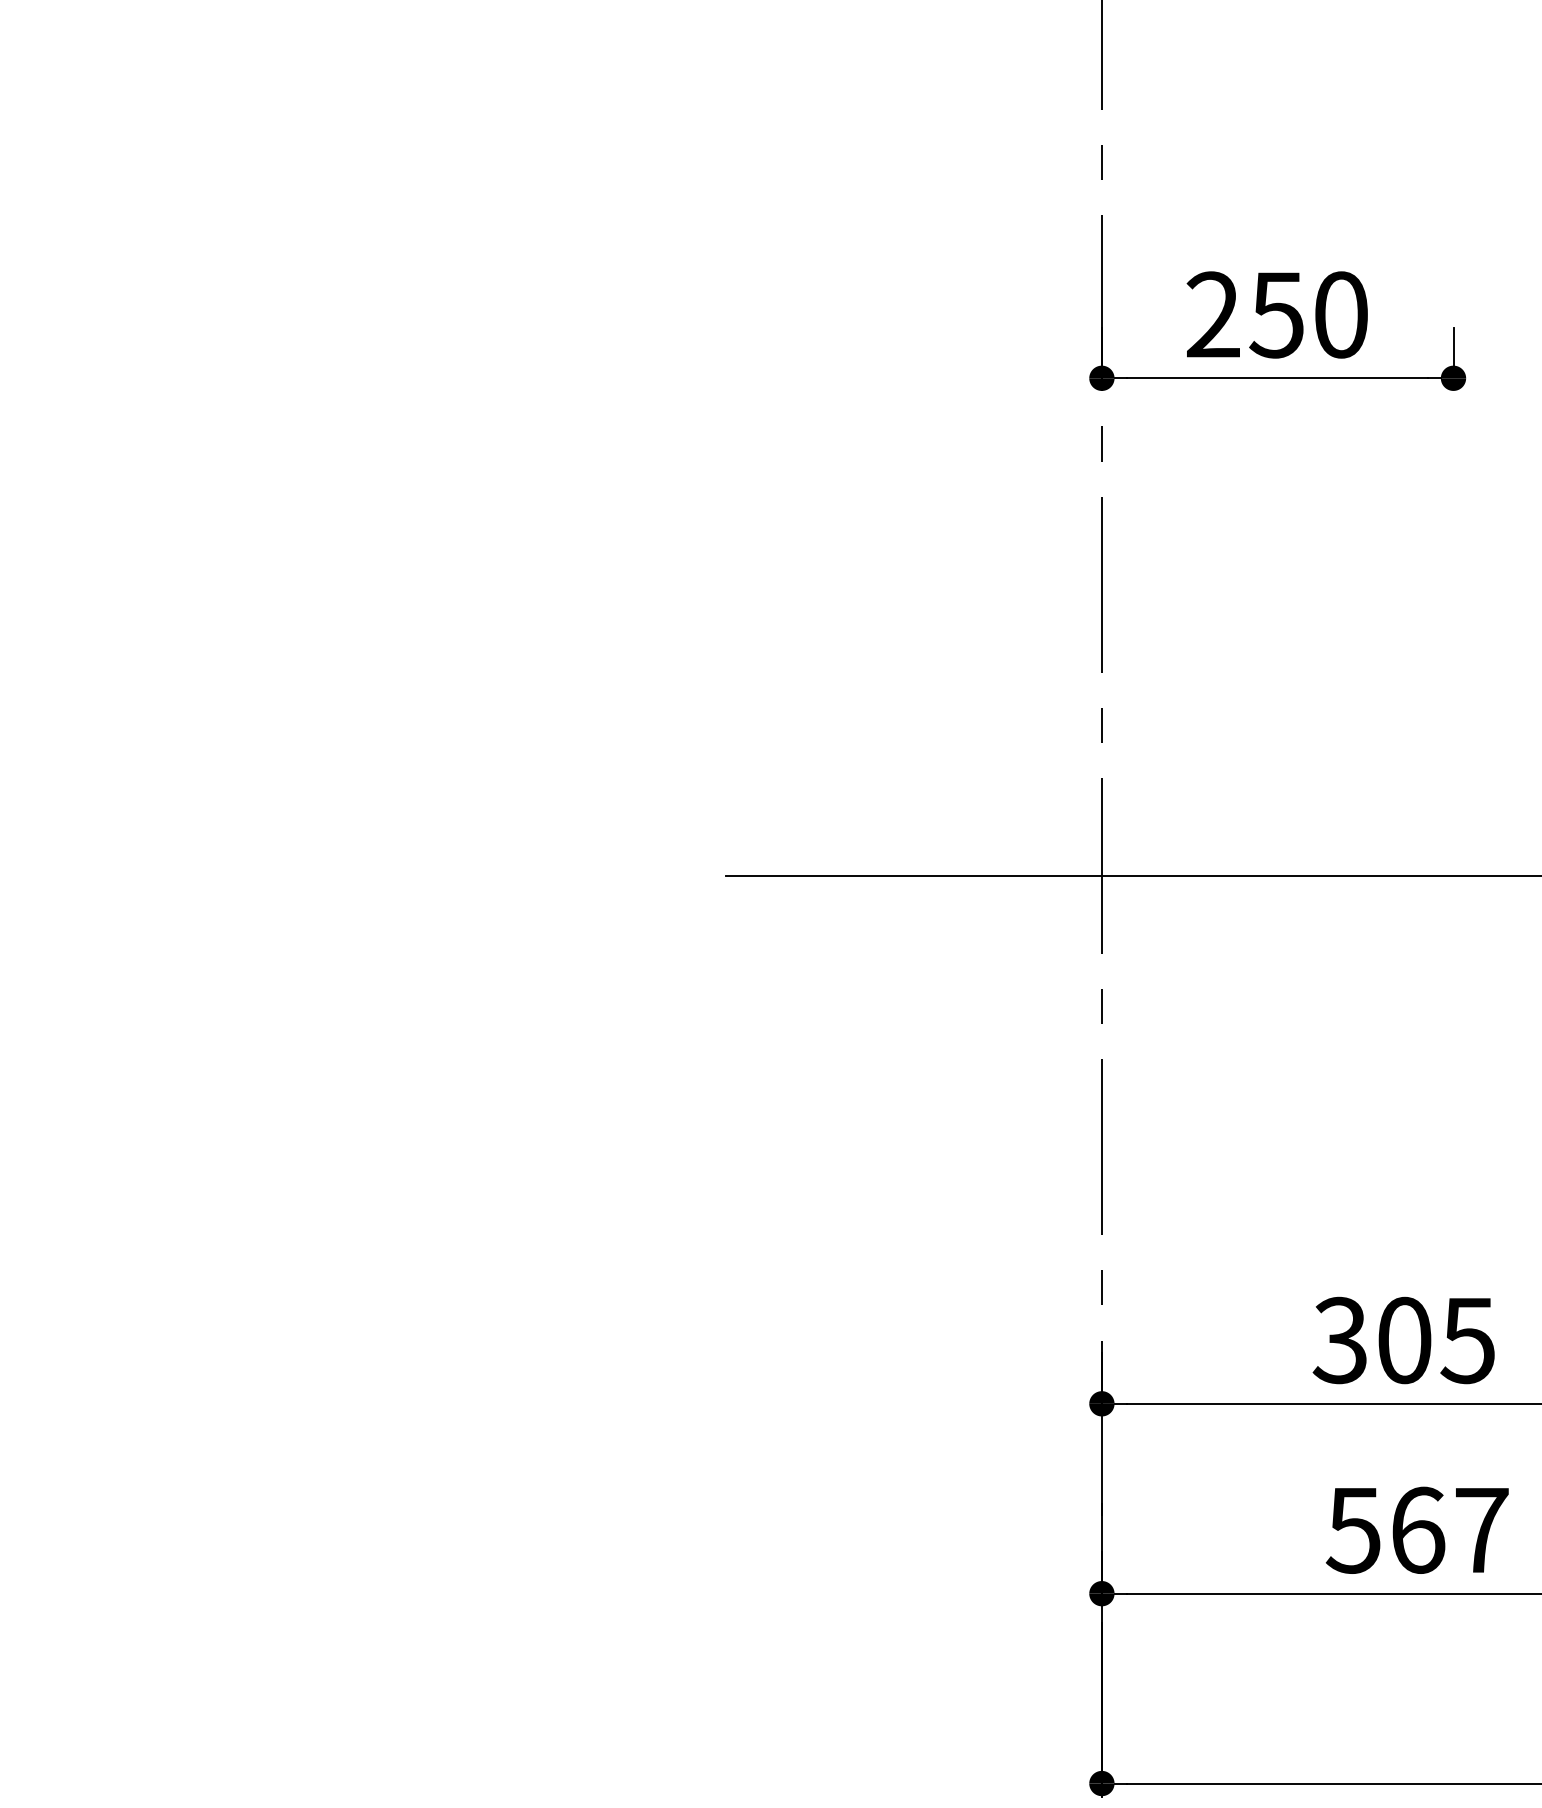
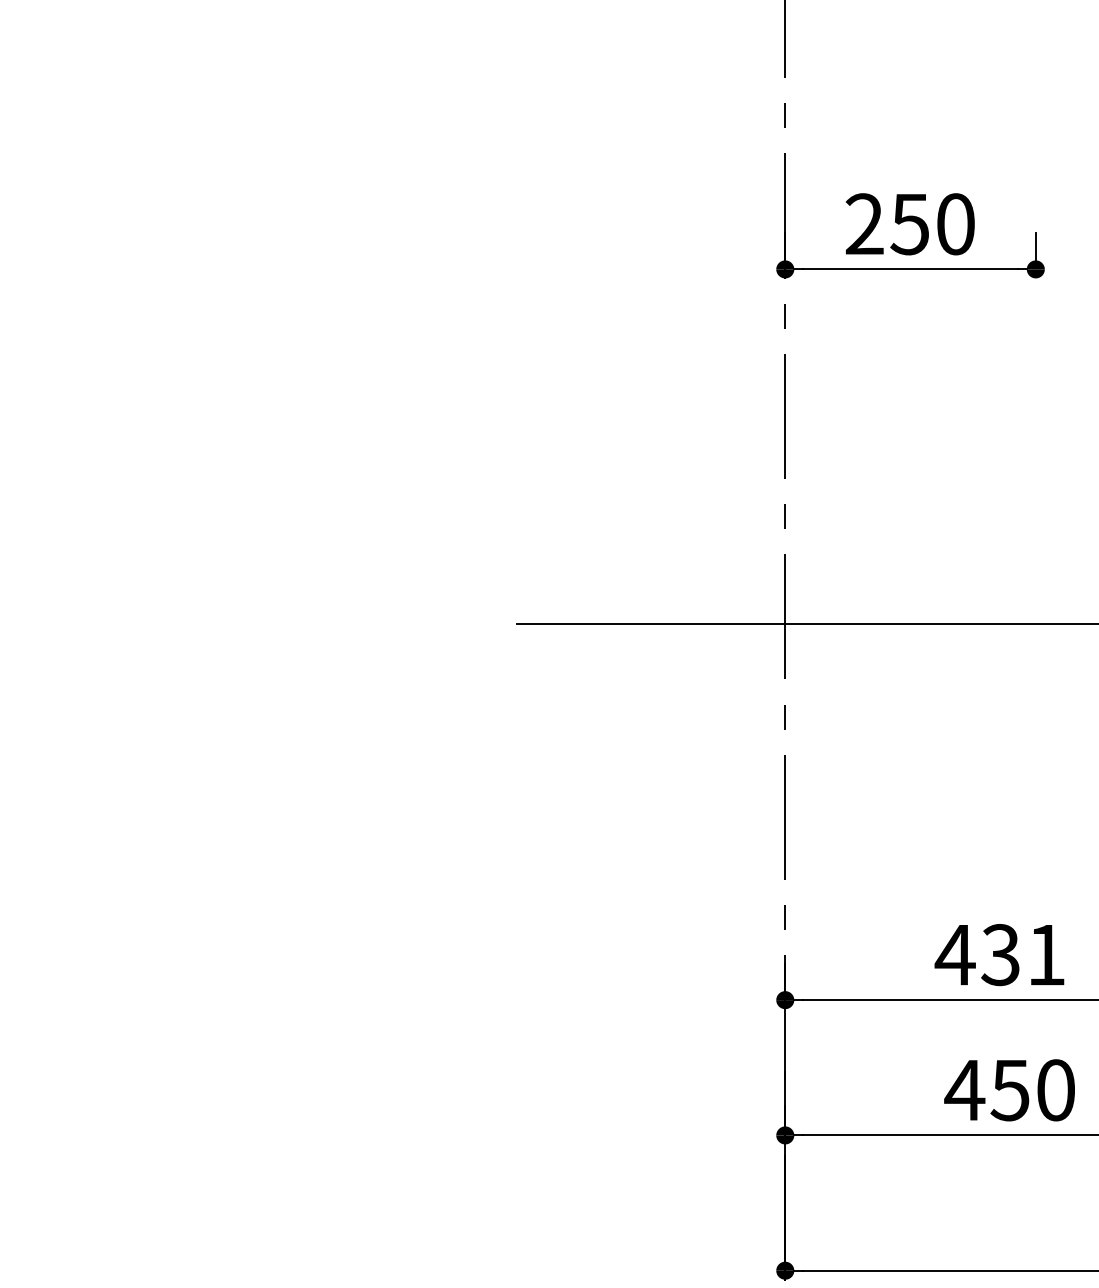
text: (1402, 1341) -> (999, 955), 305 -> 431
text: (1416, 1530) -> (1009, 1090), 567 -> 450

